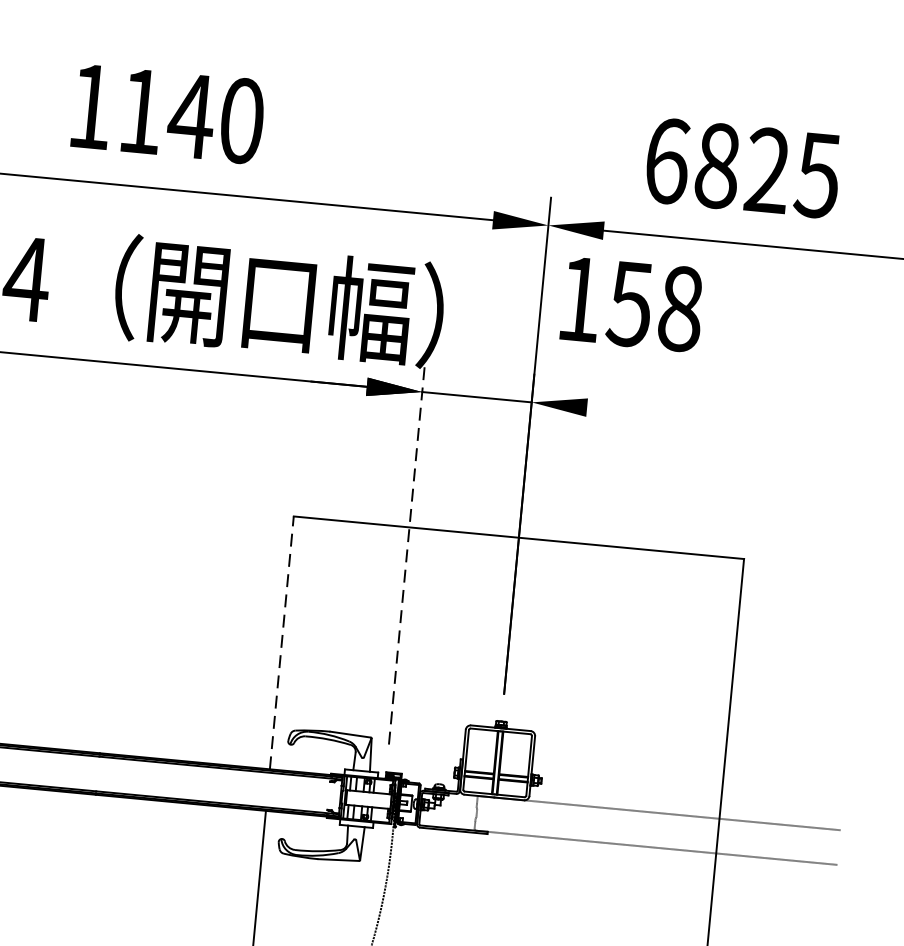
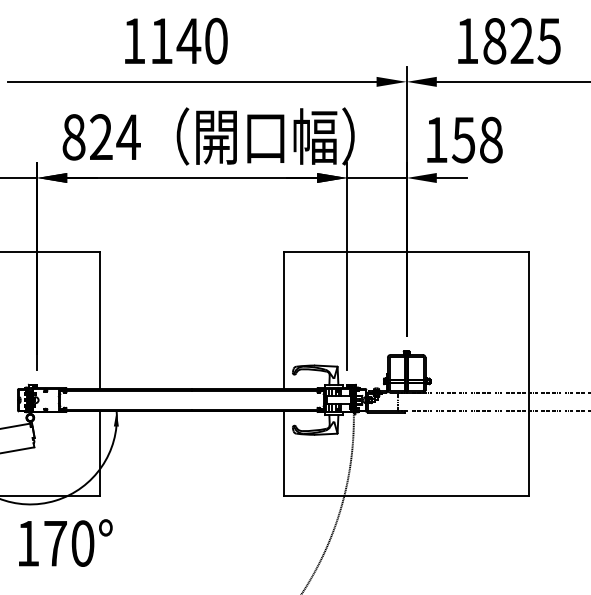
text: (168, 112) -> (176, 40), moved
text: (667, 159) -> (467, 40), 6825 -> 1825
text: (631, 303) -> (464, 139), moved
line: (614, 409) -> (451, 177), added
line: (407, 553) -> (347, 265), dashed -> solid
line: (281, 643) -> (284, 320), dashed -> solid

